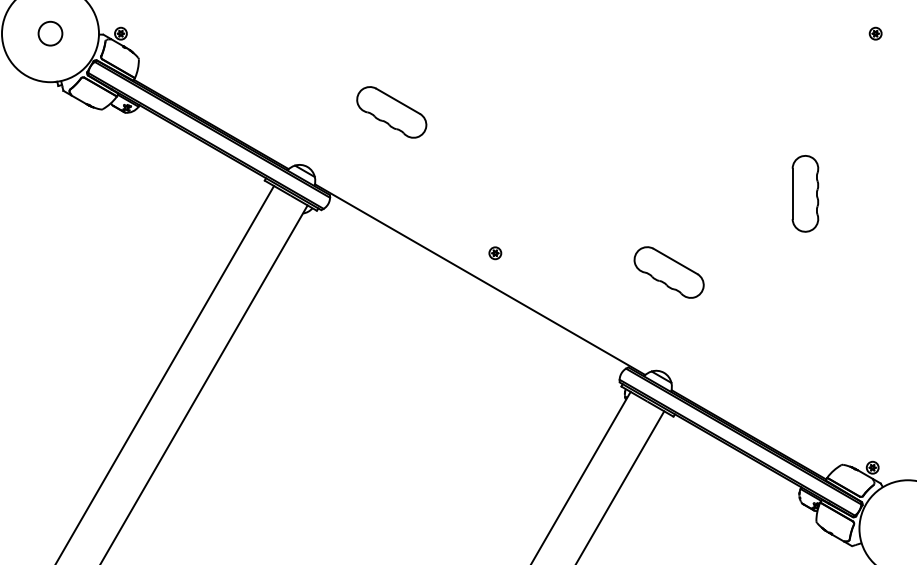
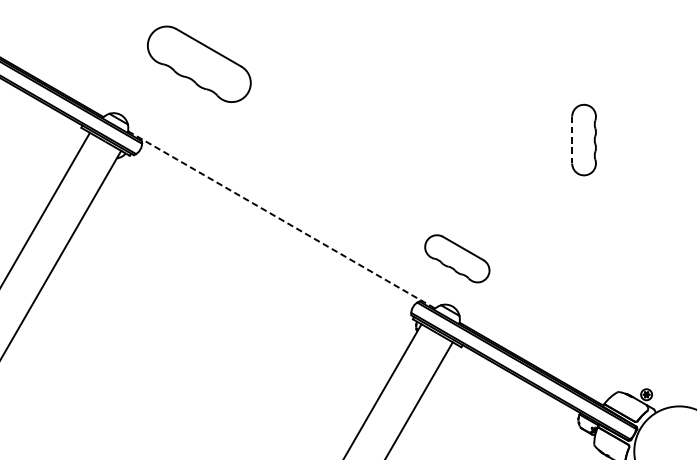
part: (391, 112) -> (199, 64), size x1.6
line: (792, 194) -> (572, 140), solid -> dashed
part: (495, 253) -> (295, 195), removed
part: (668, 272) -> (456, 258), moved
line: (480, 279) -> (281, 219), solid -> dashed

